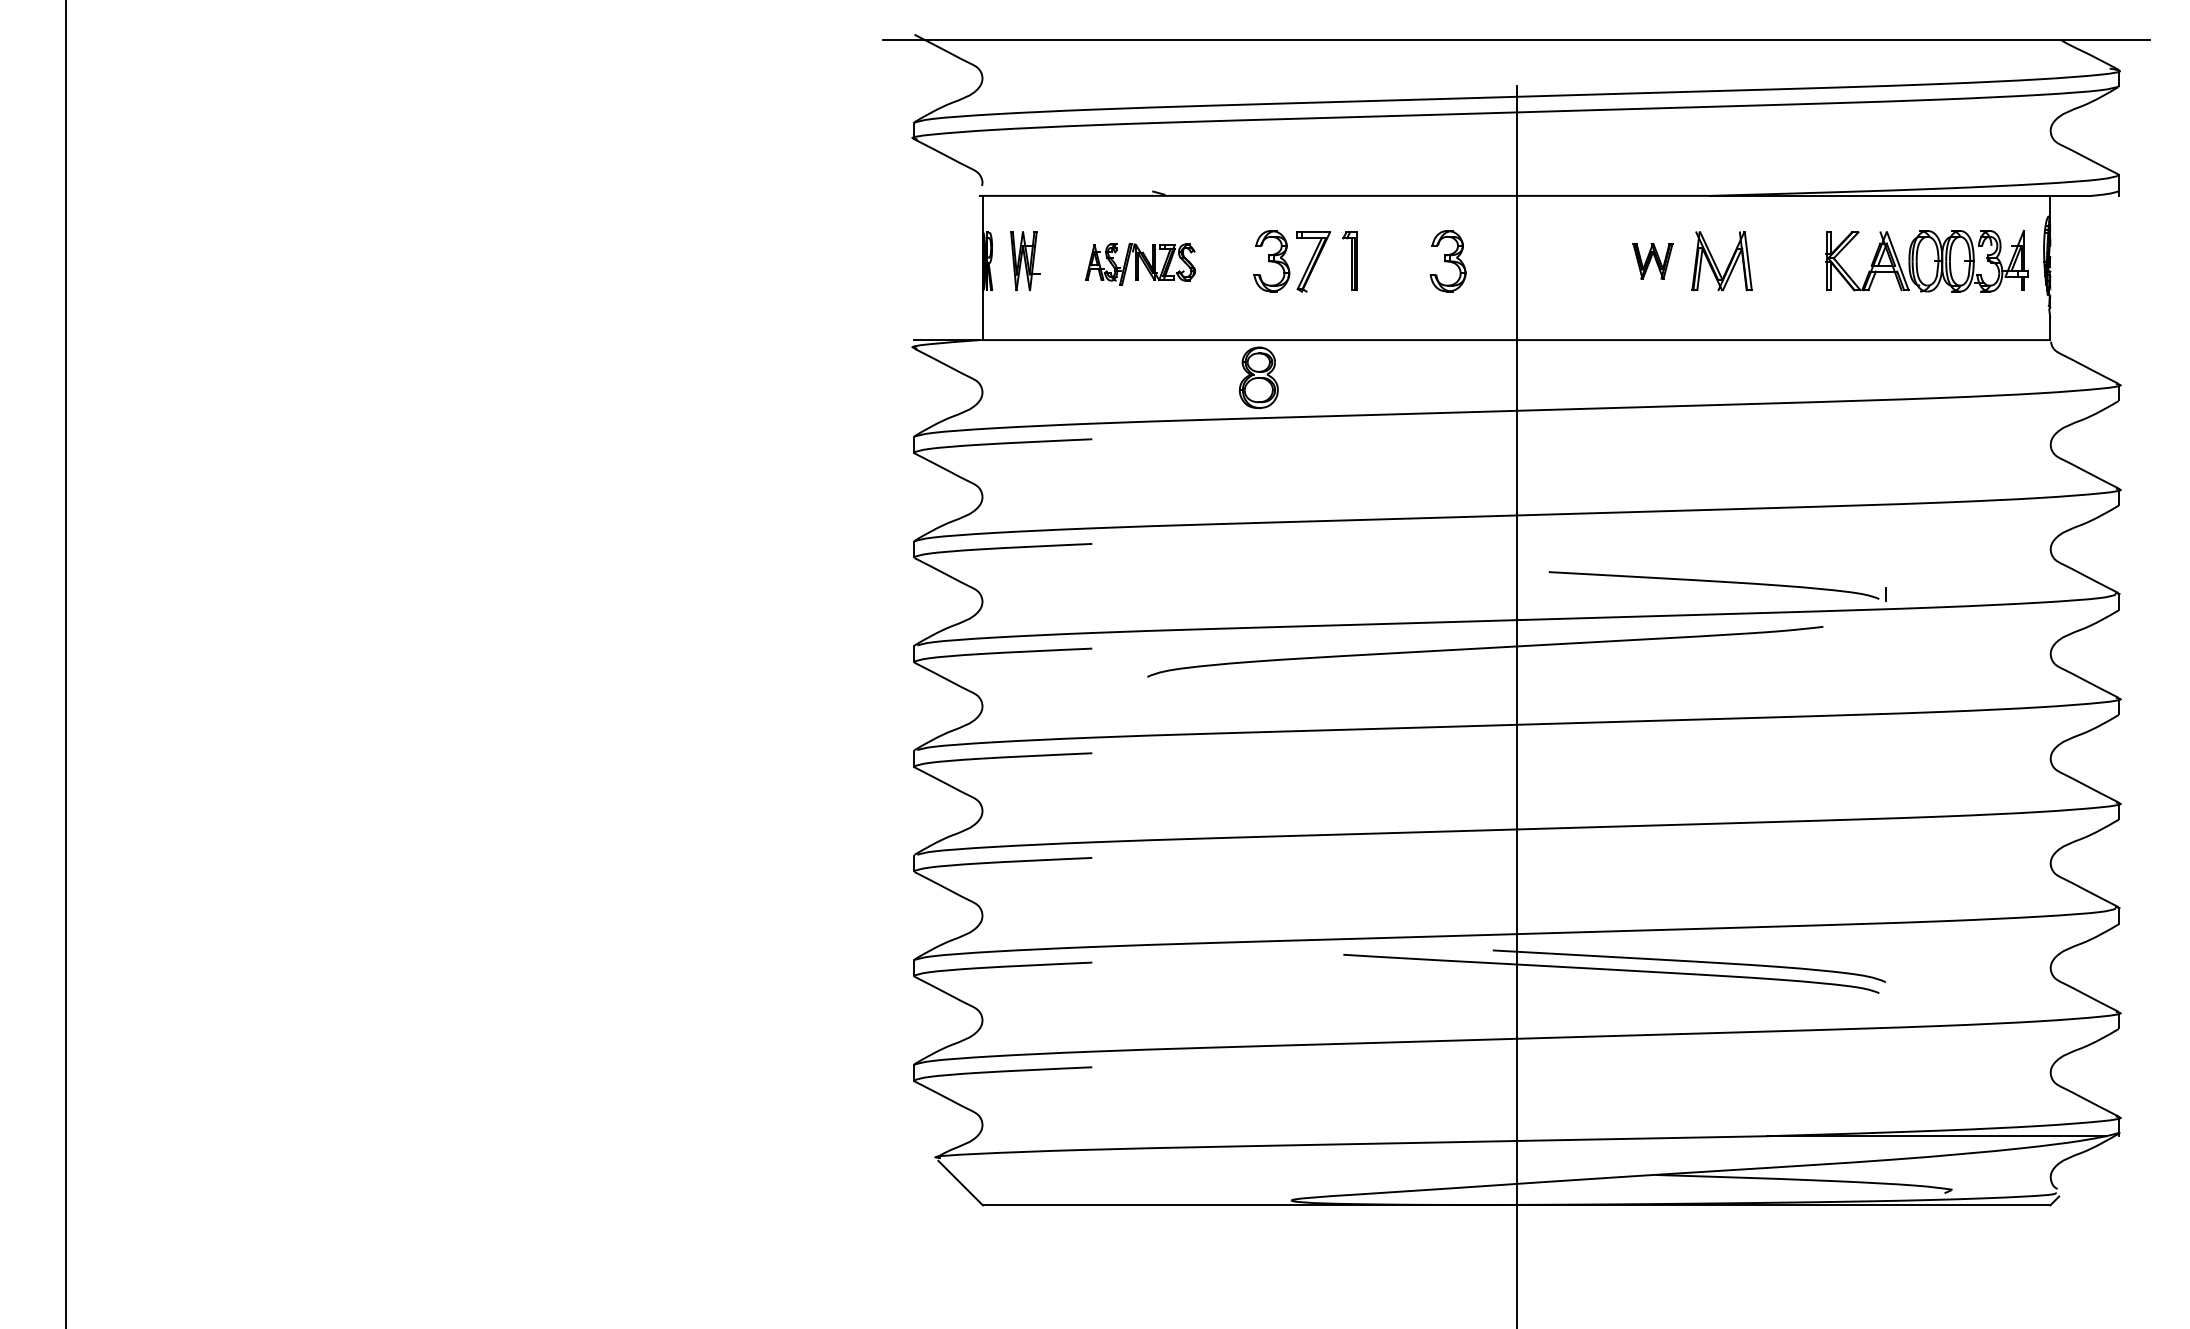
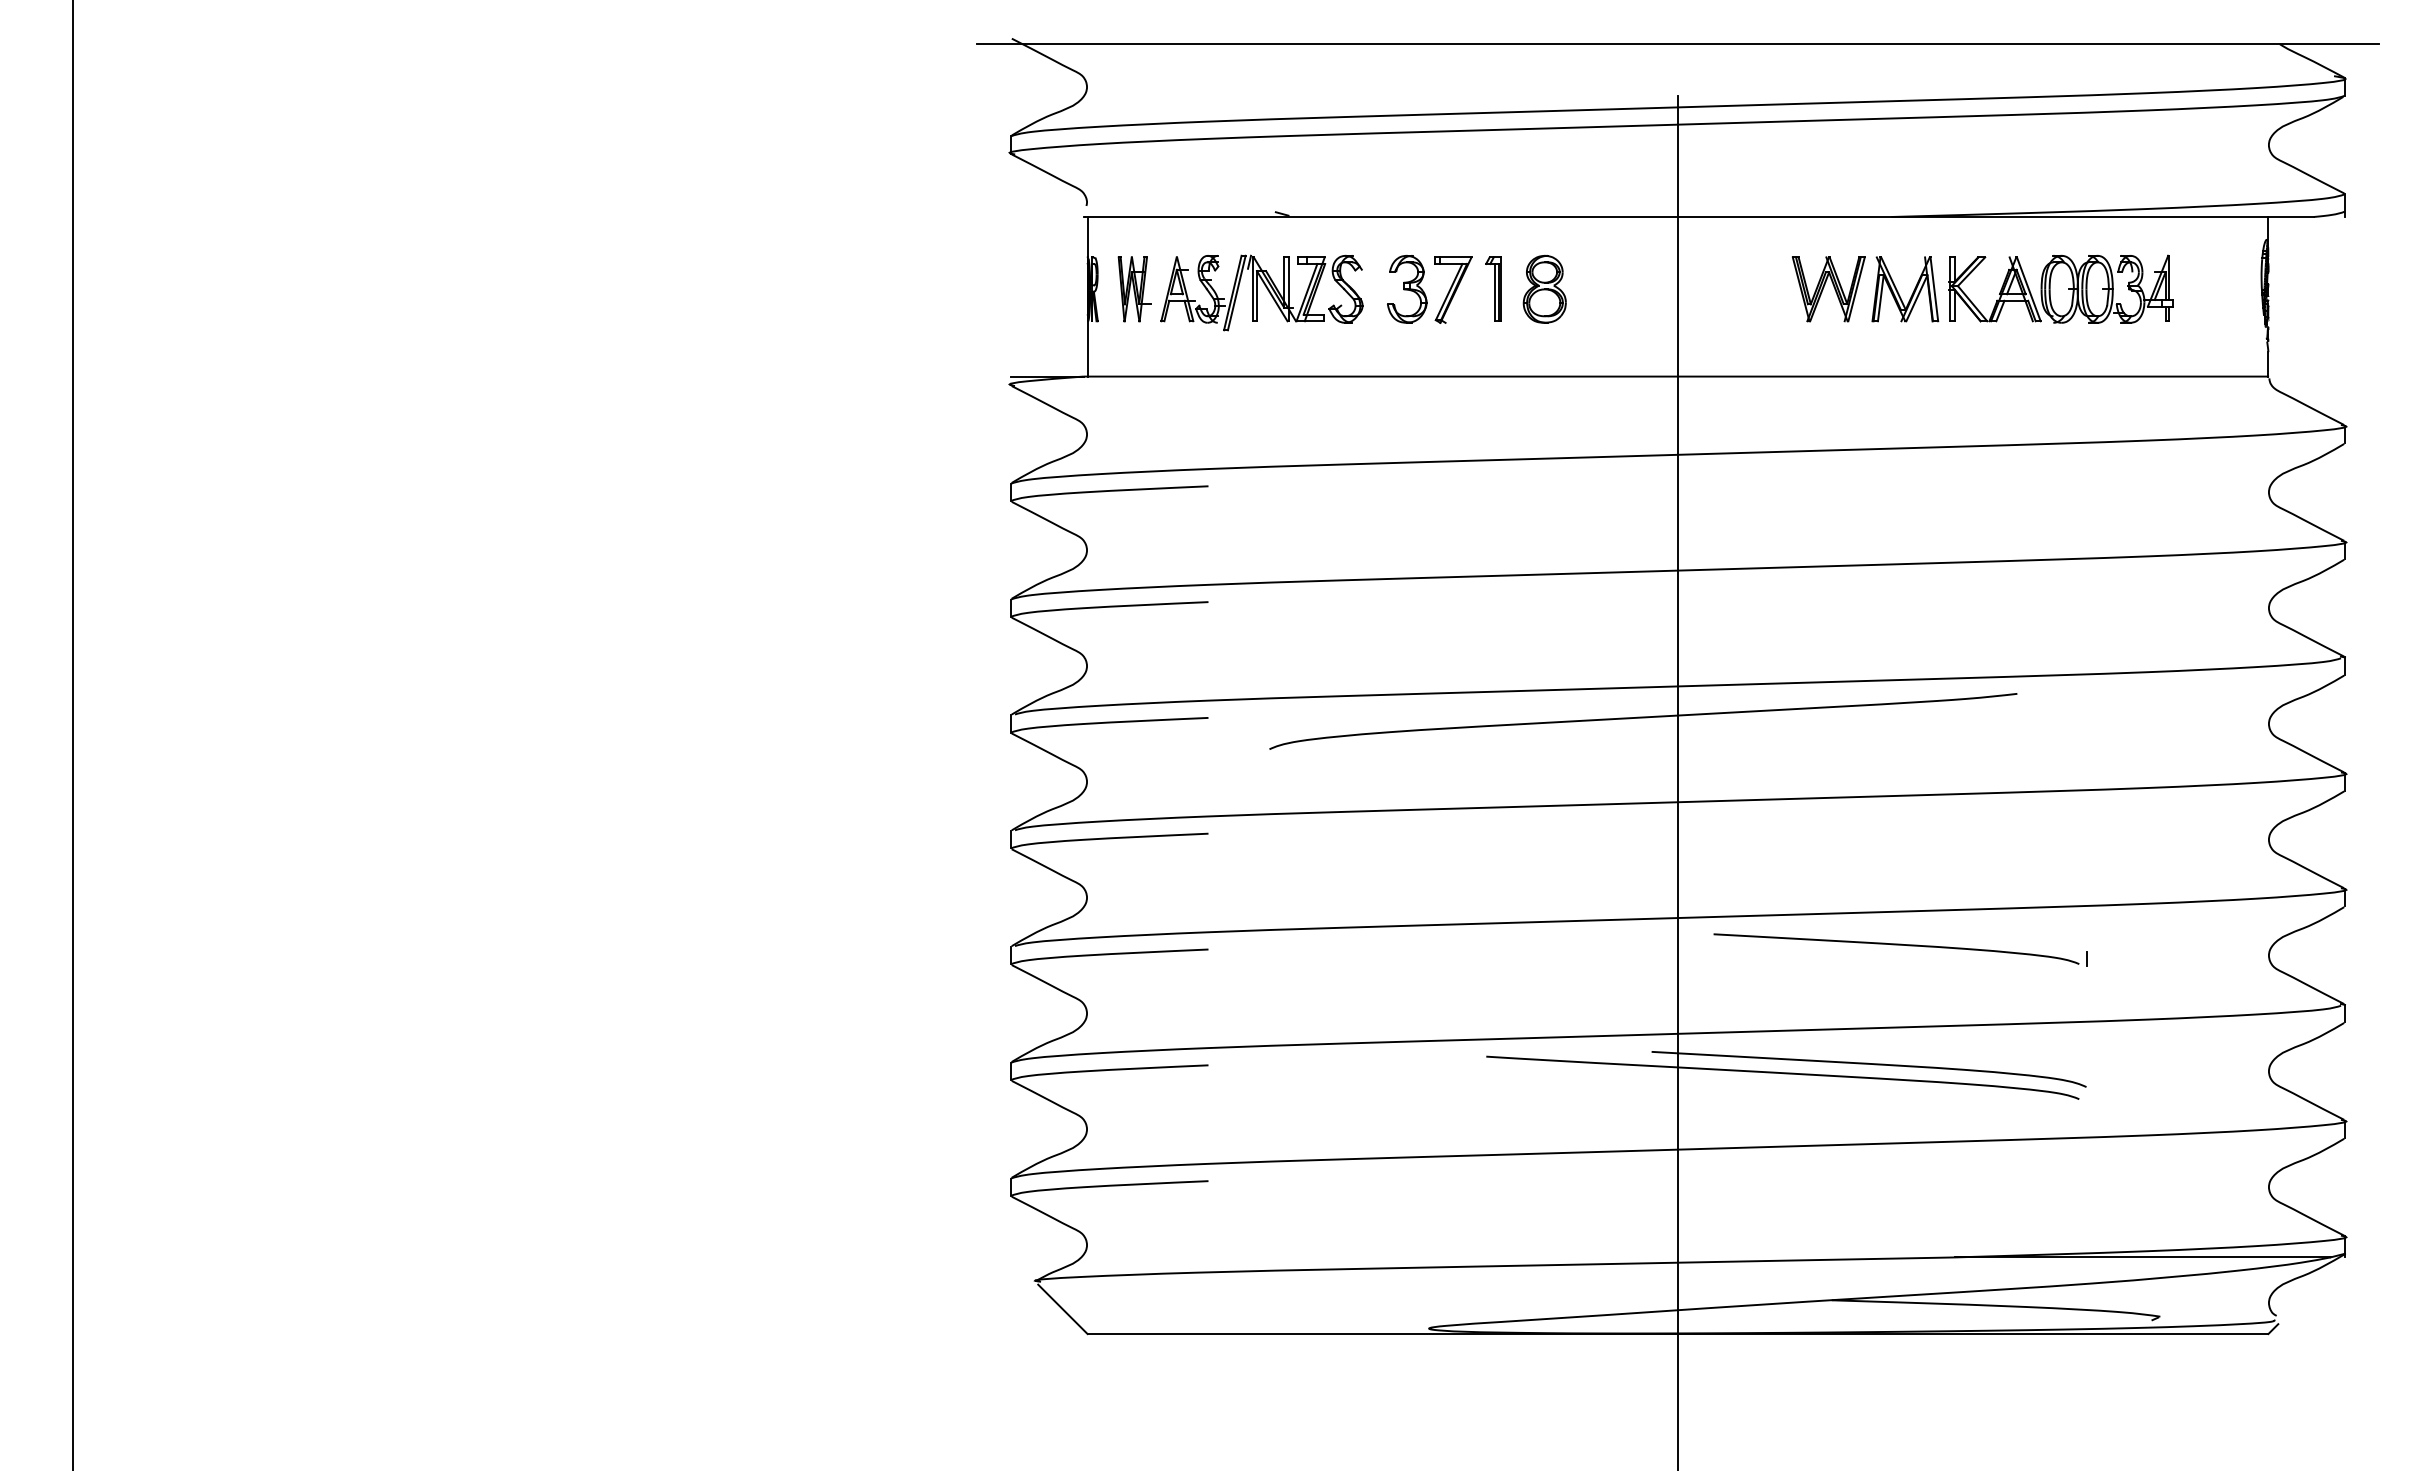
part: (1448, 260) -> (1602, 288), removed
part: (1926, 260) -> (2060, 288), moved
part: (1652, 261) -> (1828, 289), size x1.67
part: (1140, 264) -> (1261, 292), size x1.67
part: (1258, 377) -> (1544, 288), moved
part: (1717, 585) -> (1900, 949), moved

